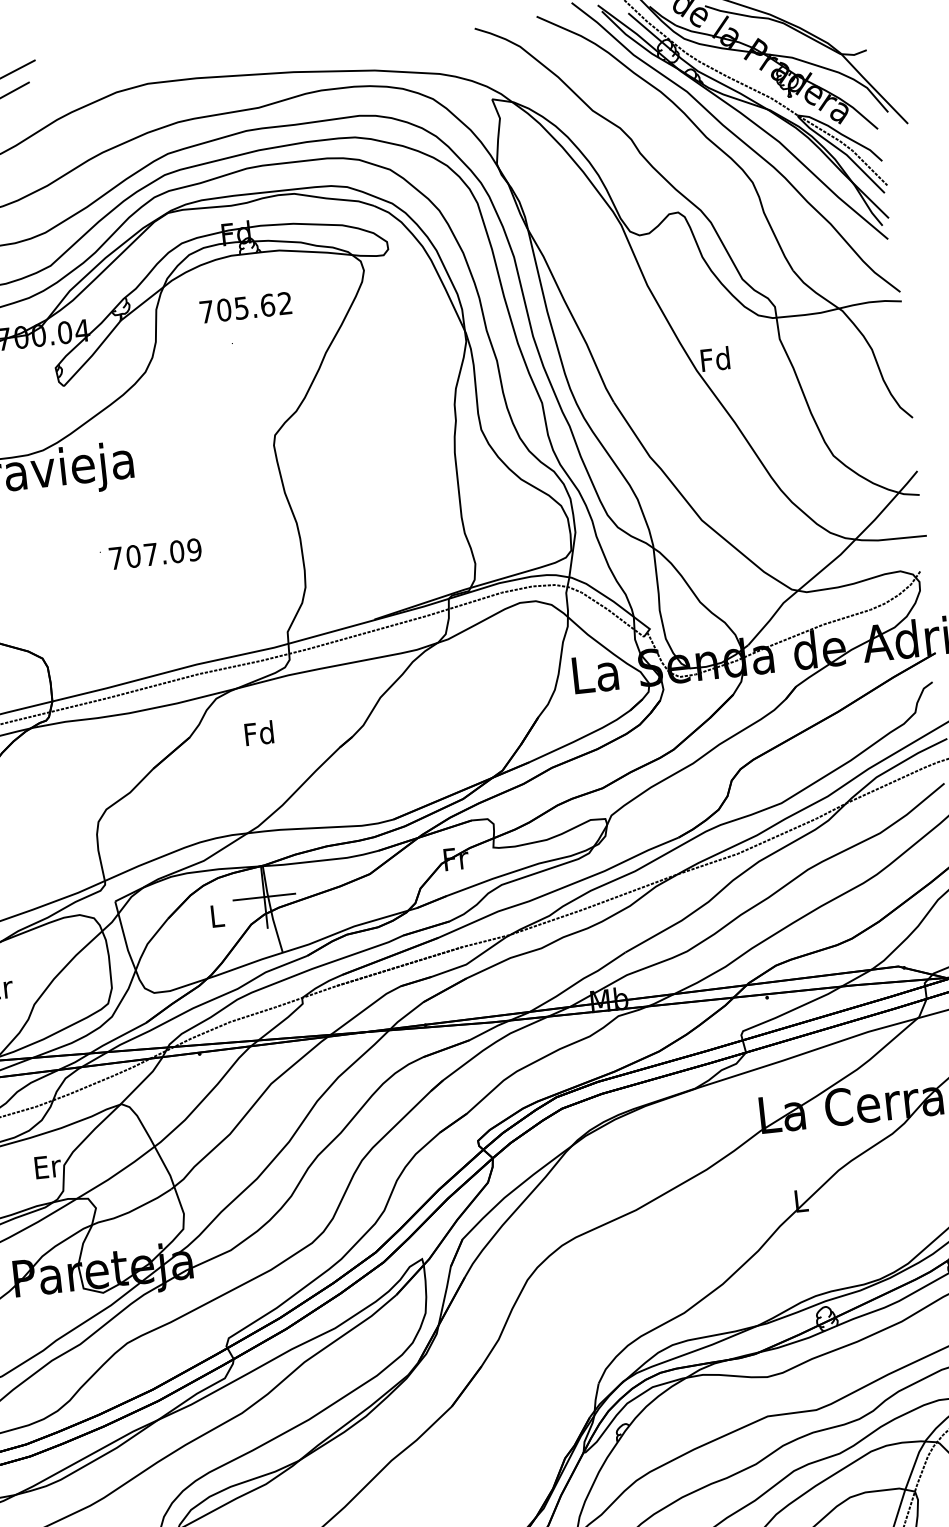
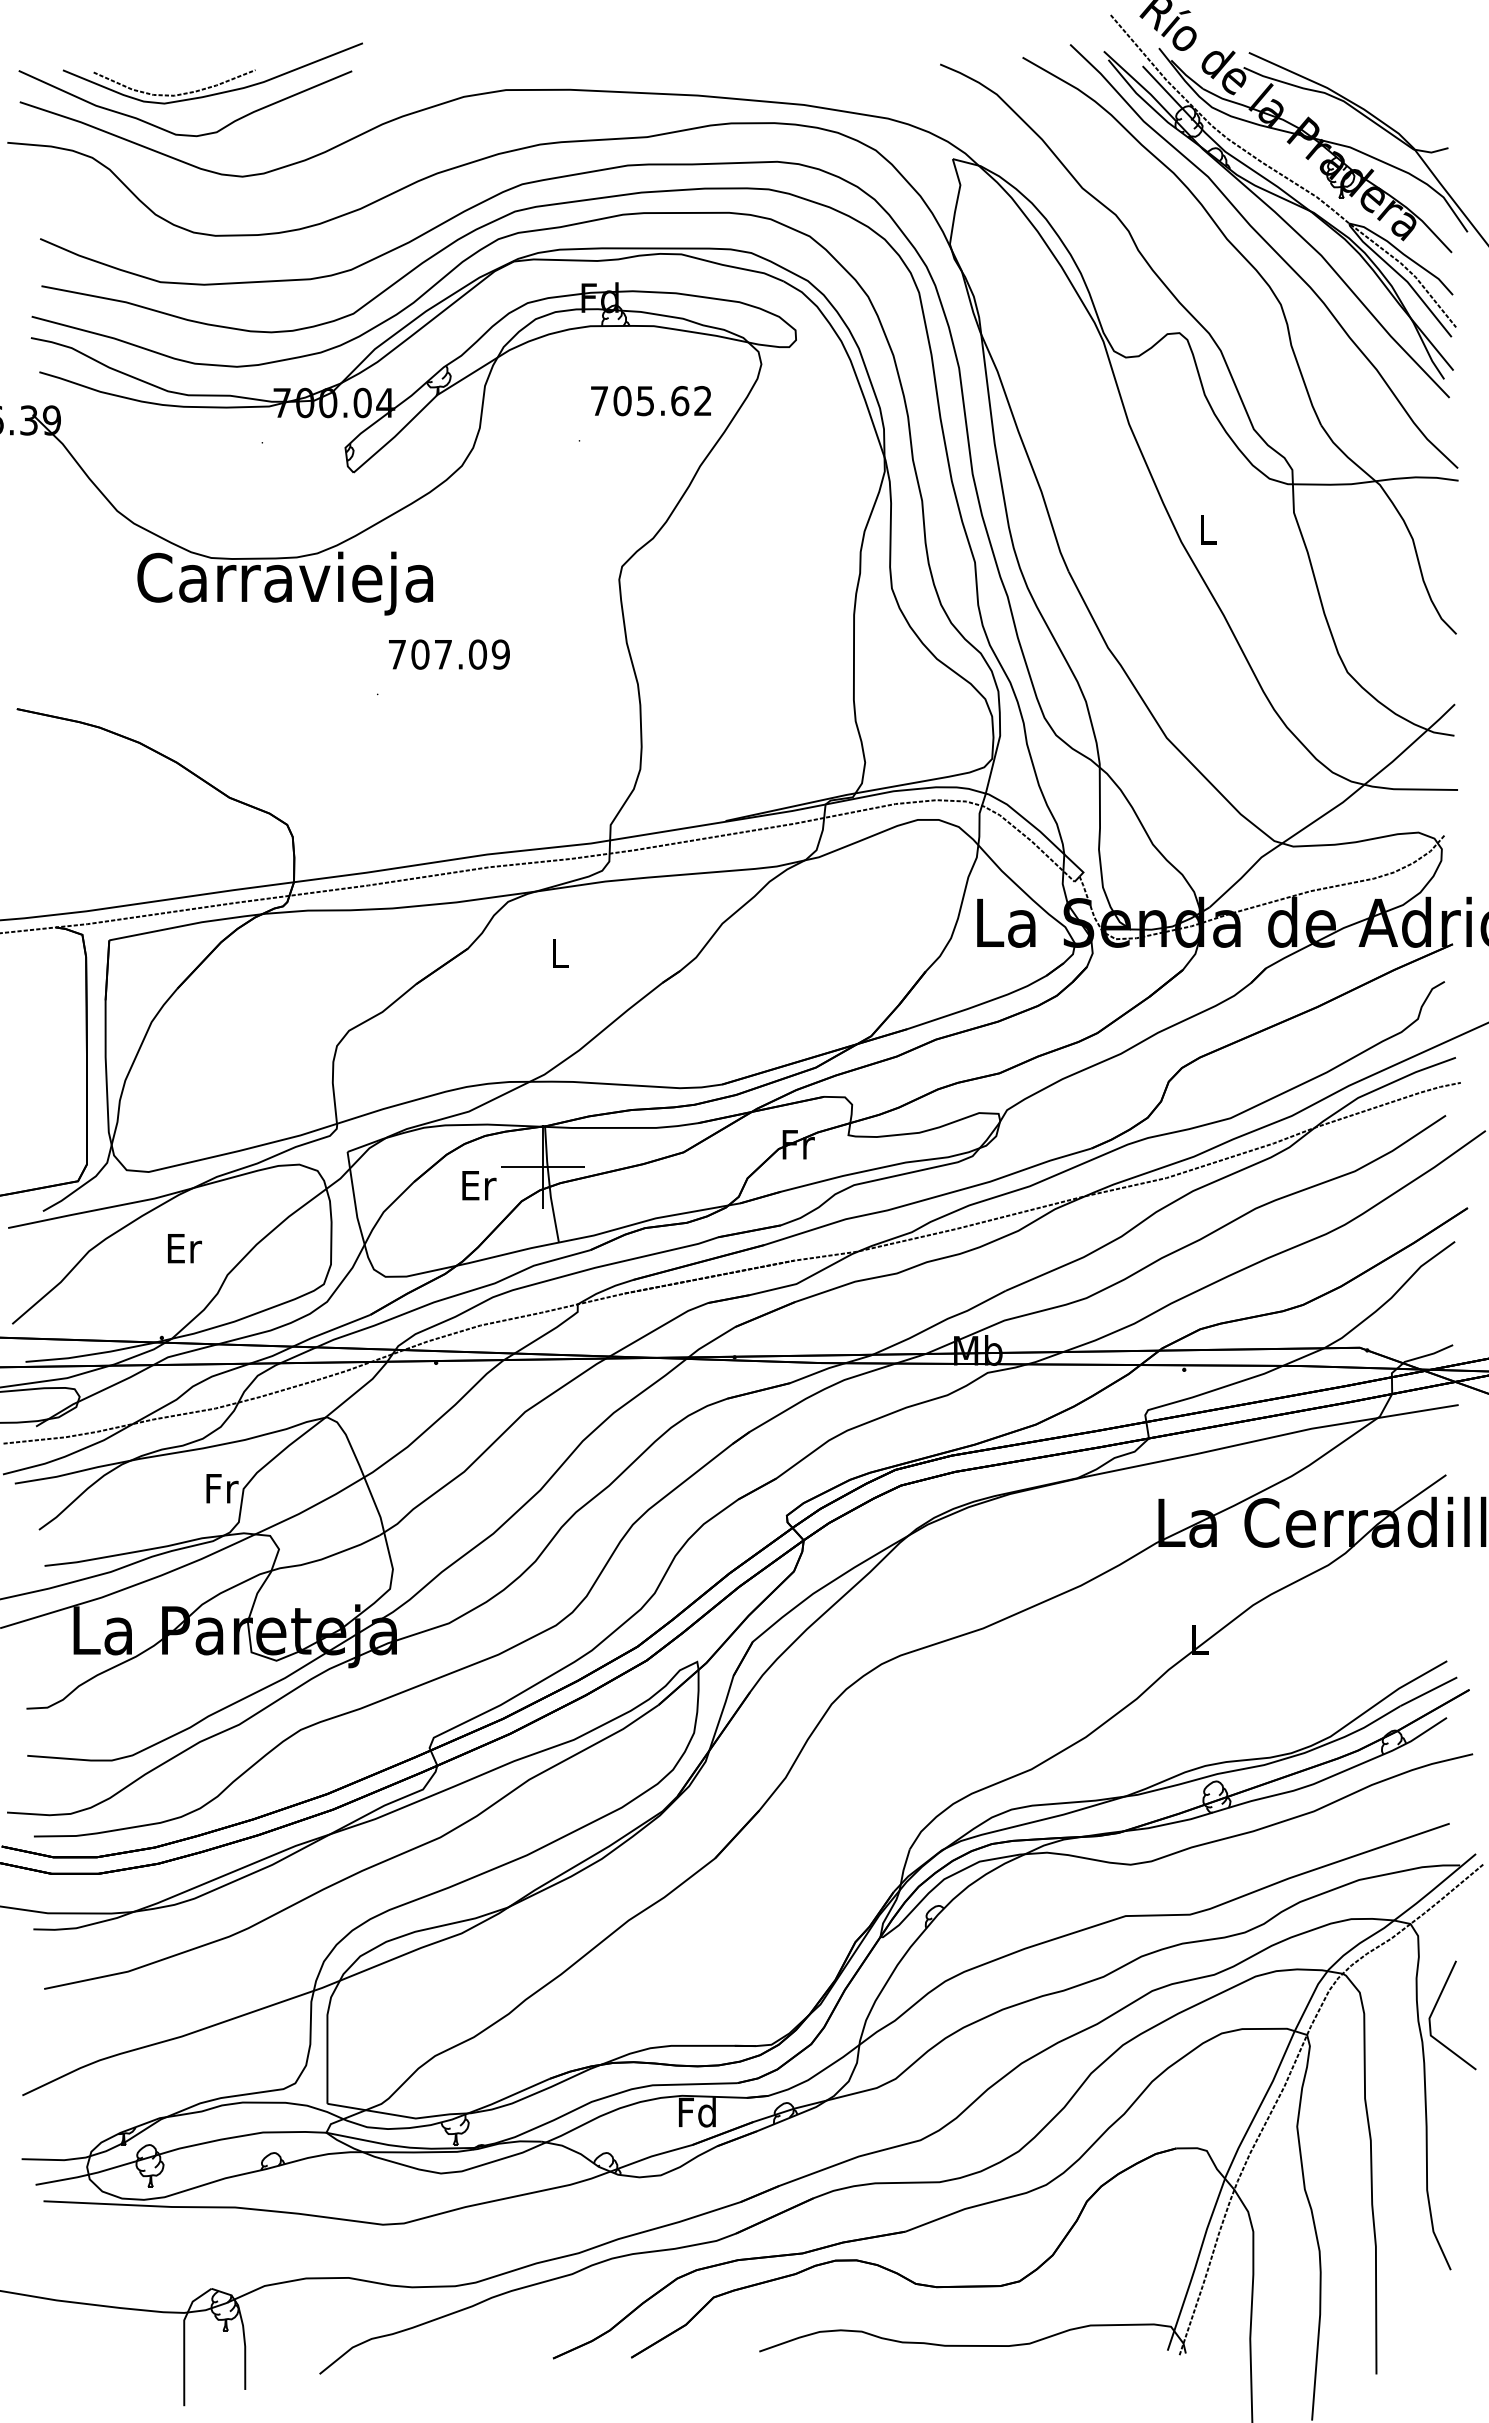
text: (245, 308) -> (650, 401), moved
text: (714, 359) -> (1206, 529), Fd -> L
text: (155, 554) -> (449, 654), moved
text: (258, 732) -> (558, 952), Fd -> L
text: (217, 916) -> (479, 1185), L -> Er
text: (48, 1166) -> (222, 1488), Er -> Fr

